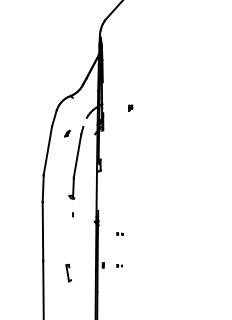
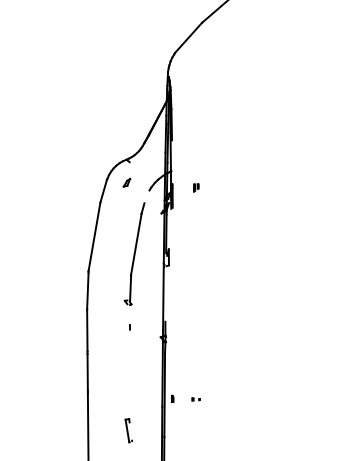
part: (130, 107) -> (196, 187), moved
part: (67, 133) -> (126, 182), moved
part: (119, 234) -> (195, 354), removed
part: (68, 272) -> (128, 430), moved

